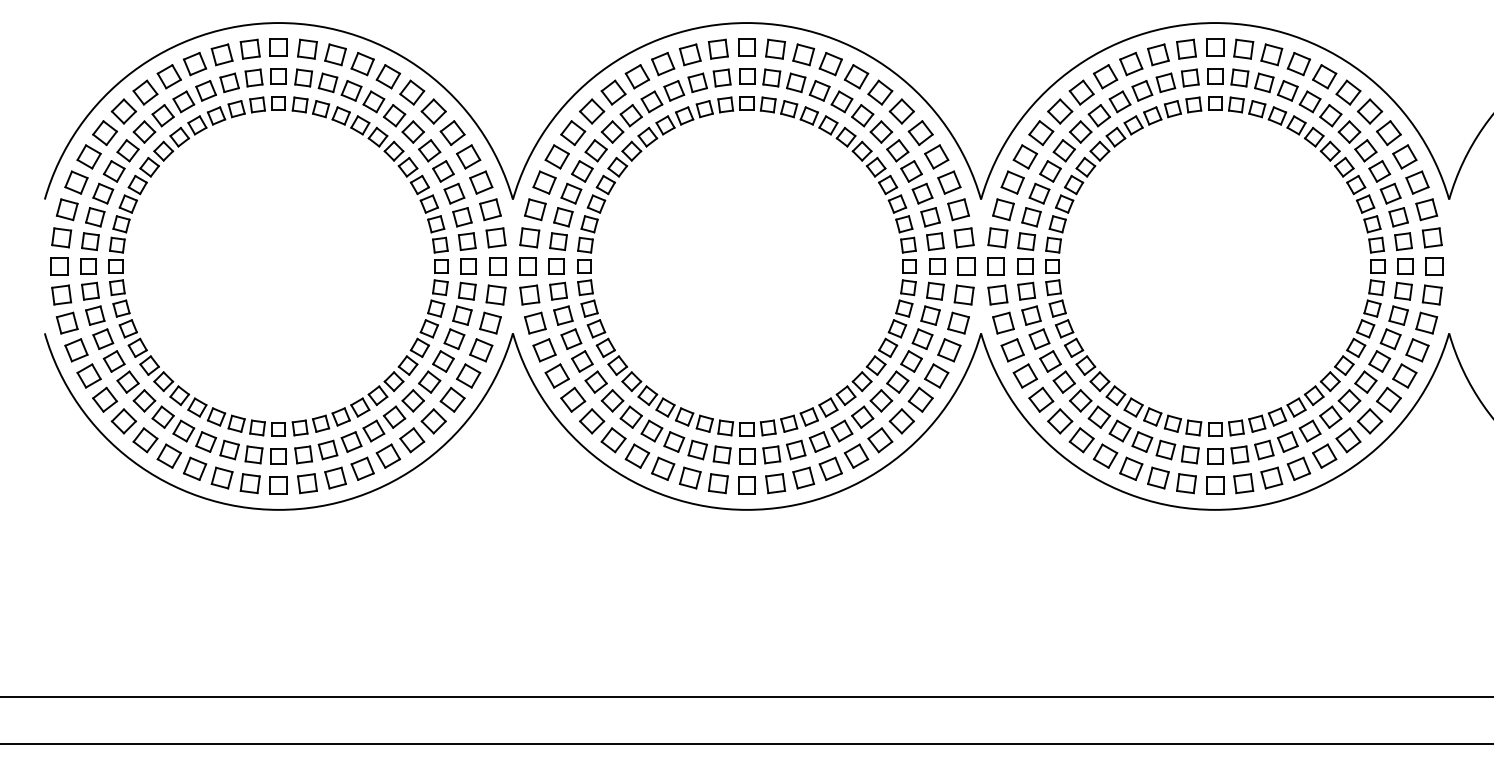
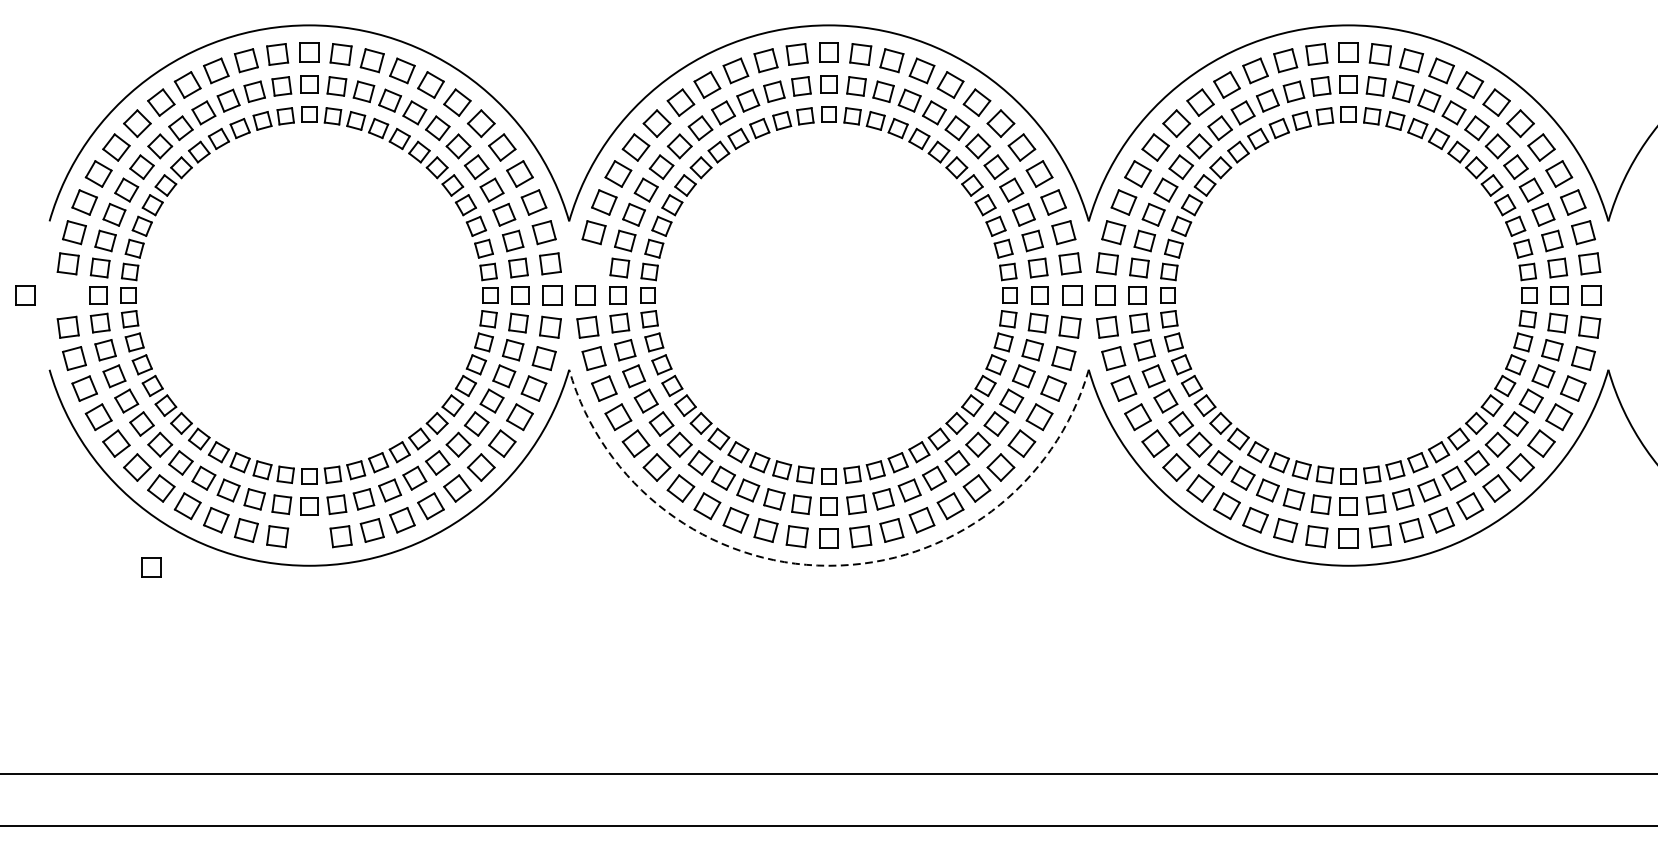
part: (529, 237) -> (587, 263), removed
part: (59, 266) -> (24, 295), moved
part: (278, 485) -> (151, 567), moved
arc: (747, 509) -> (829, 565), solid -> dashed

